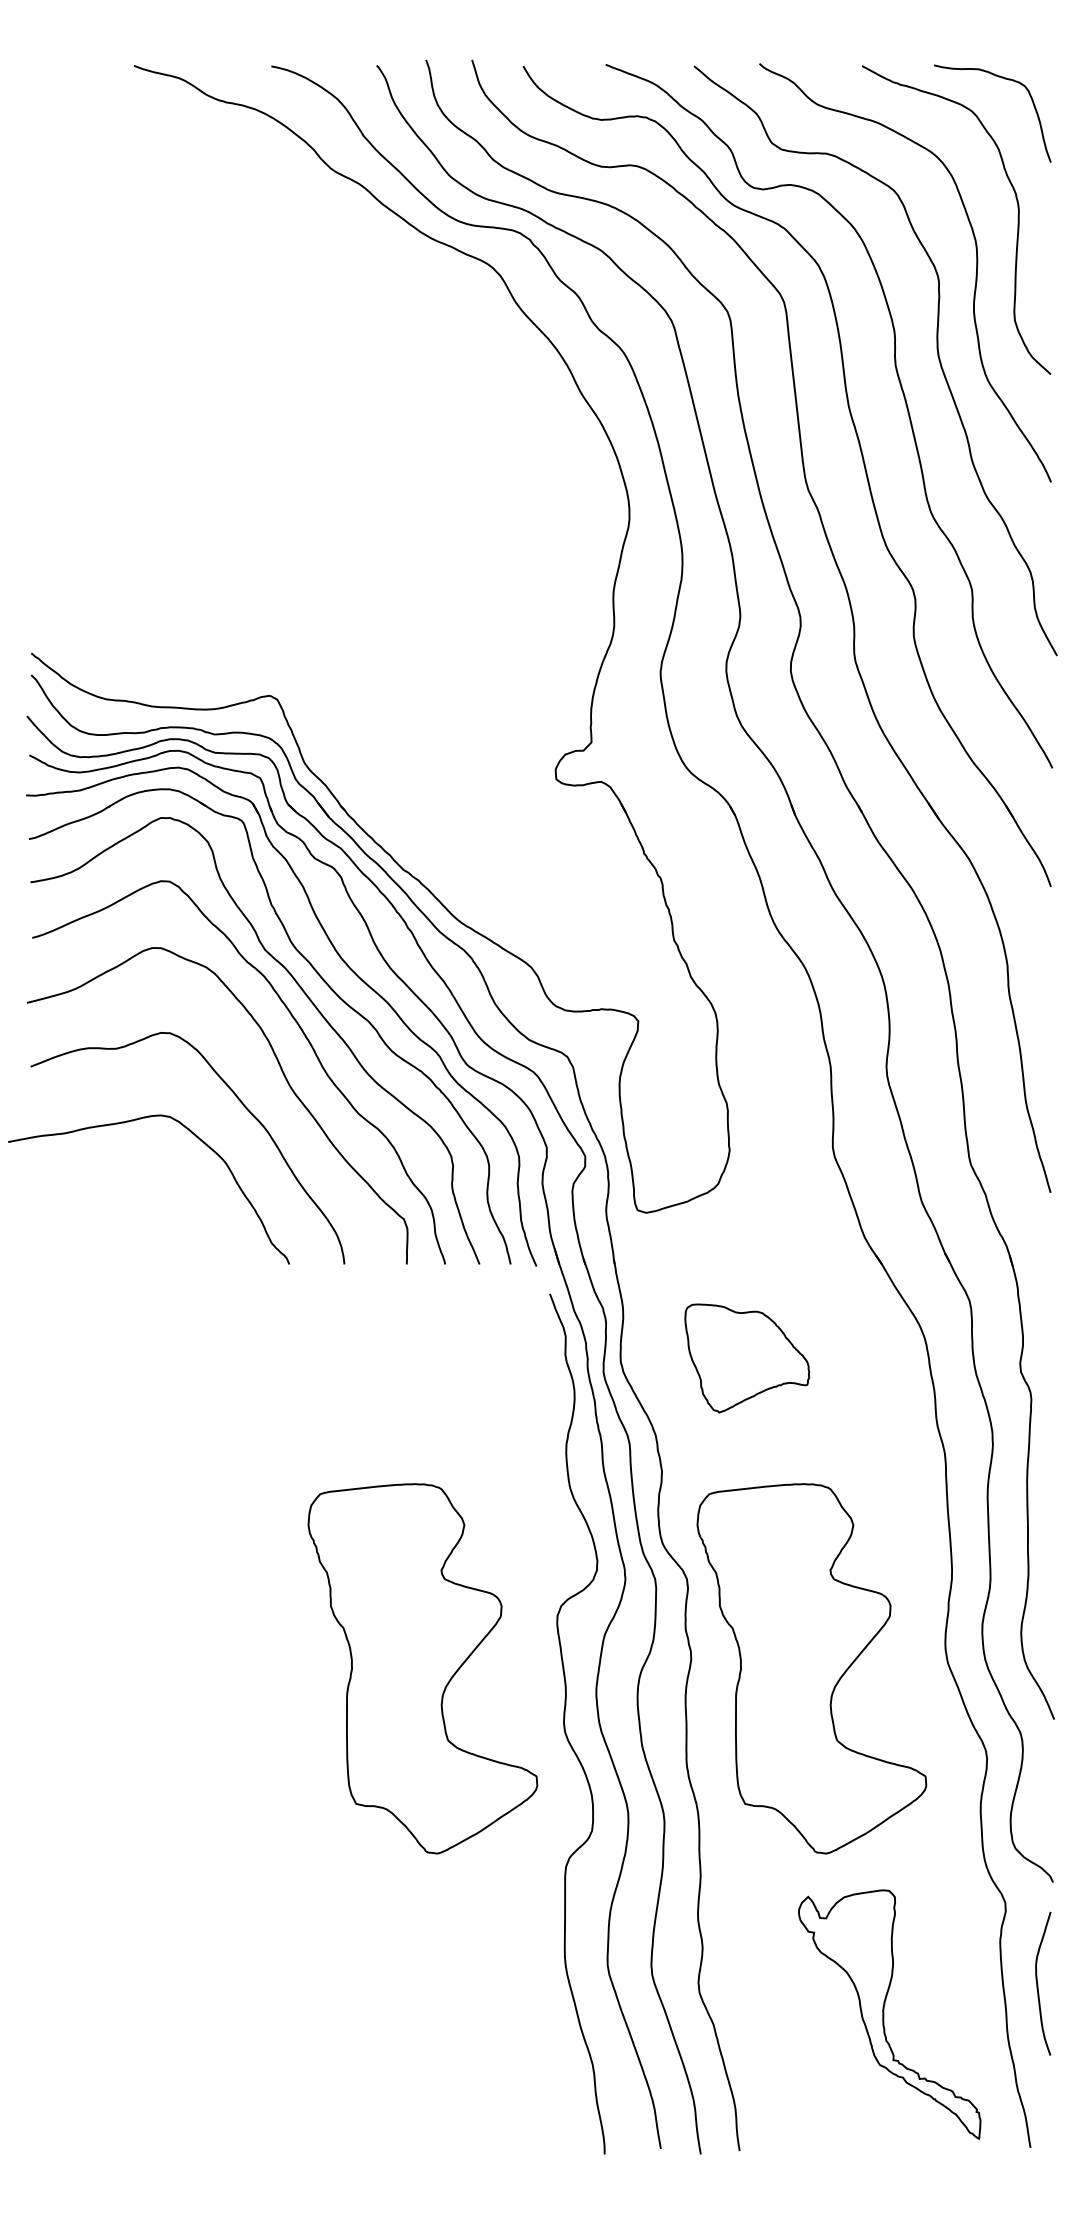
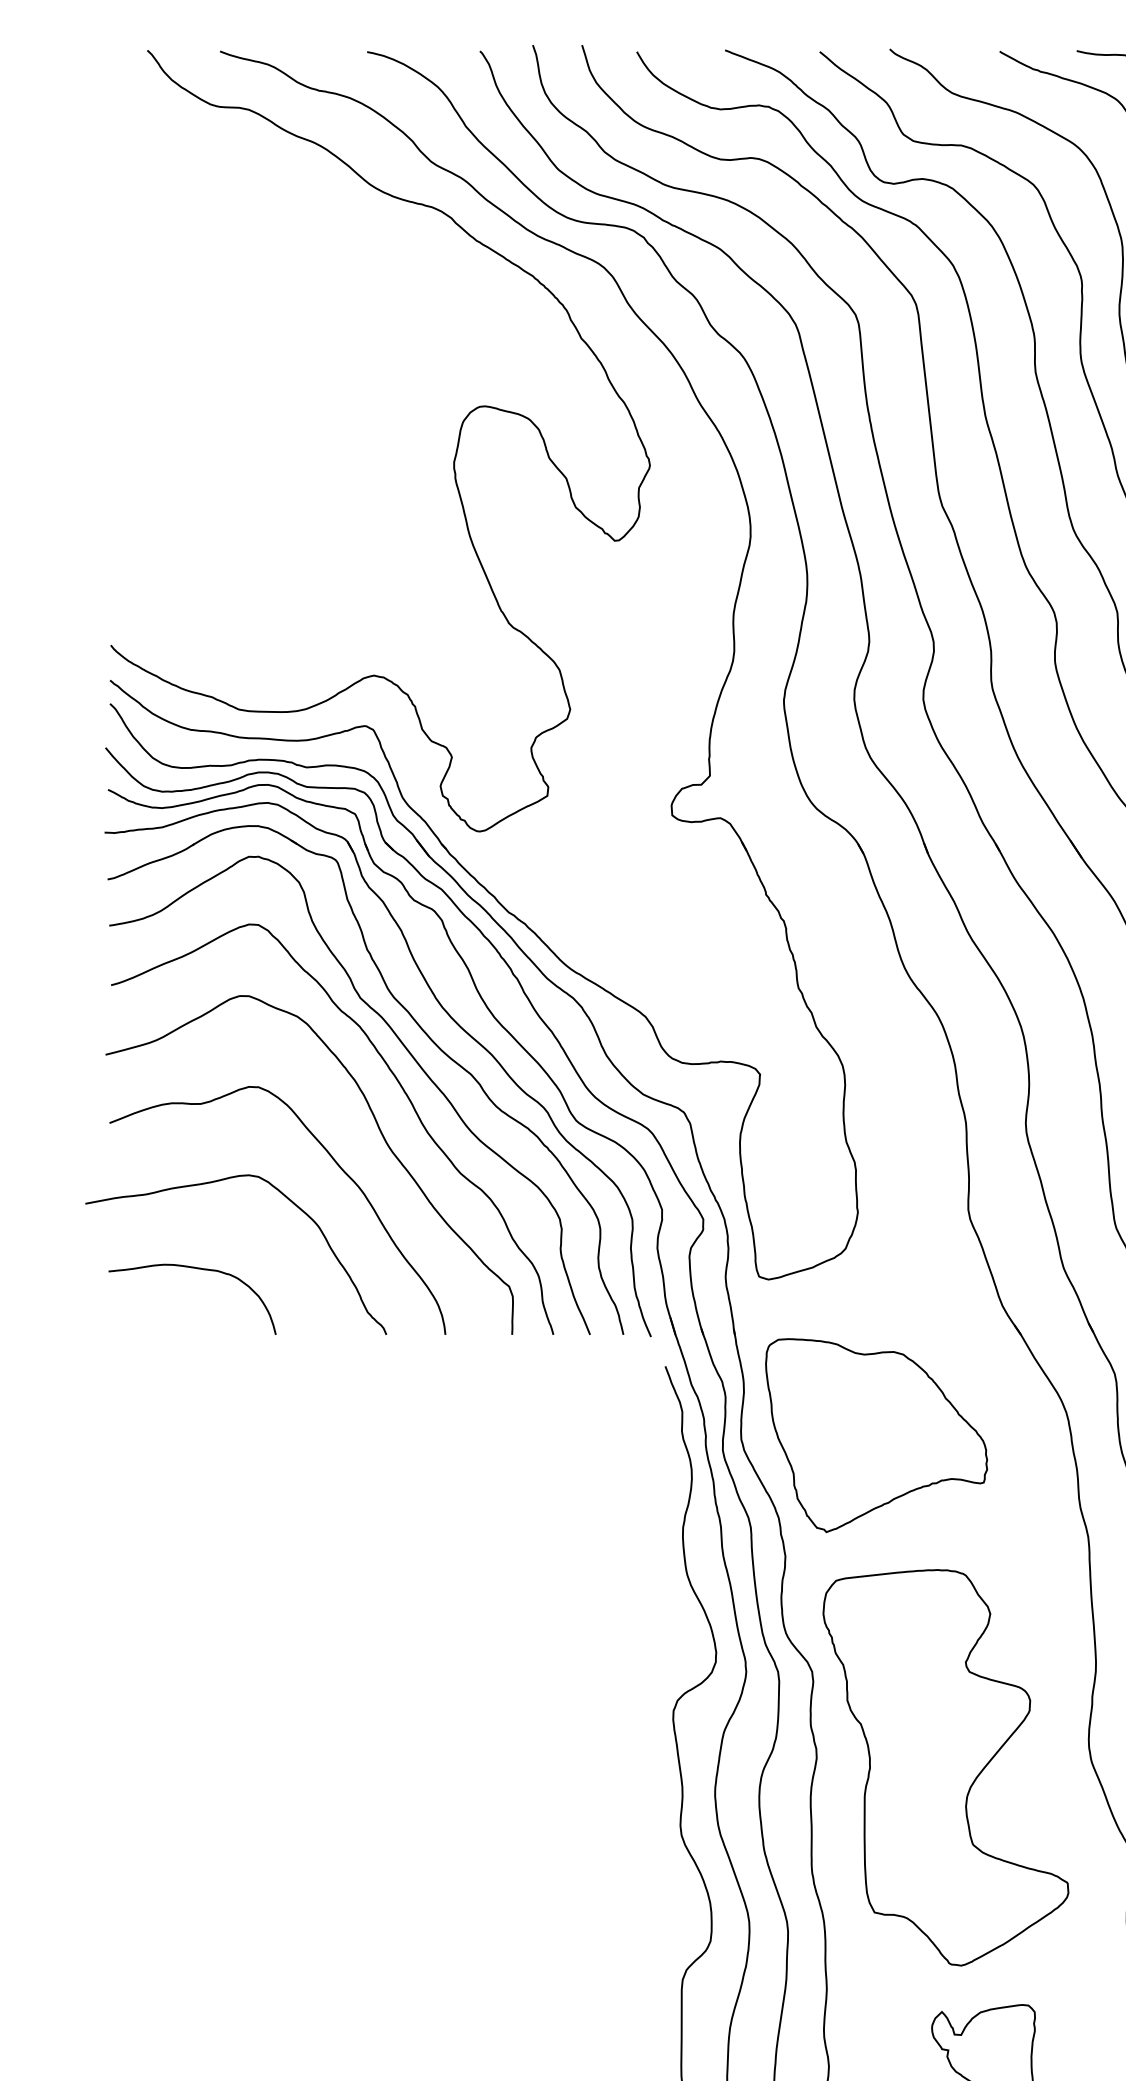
curve: (351, 448) -> (452, 461), added
curve: (112, 1203) -> (197, 1269), added
part: (747, 1358) -> (876, 1435), size x1.67
part: (422, 1668) -> (528, 1767), removed

